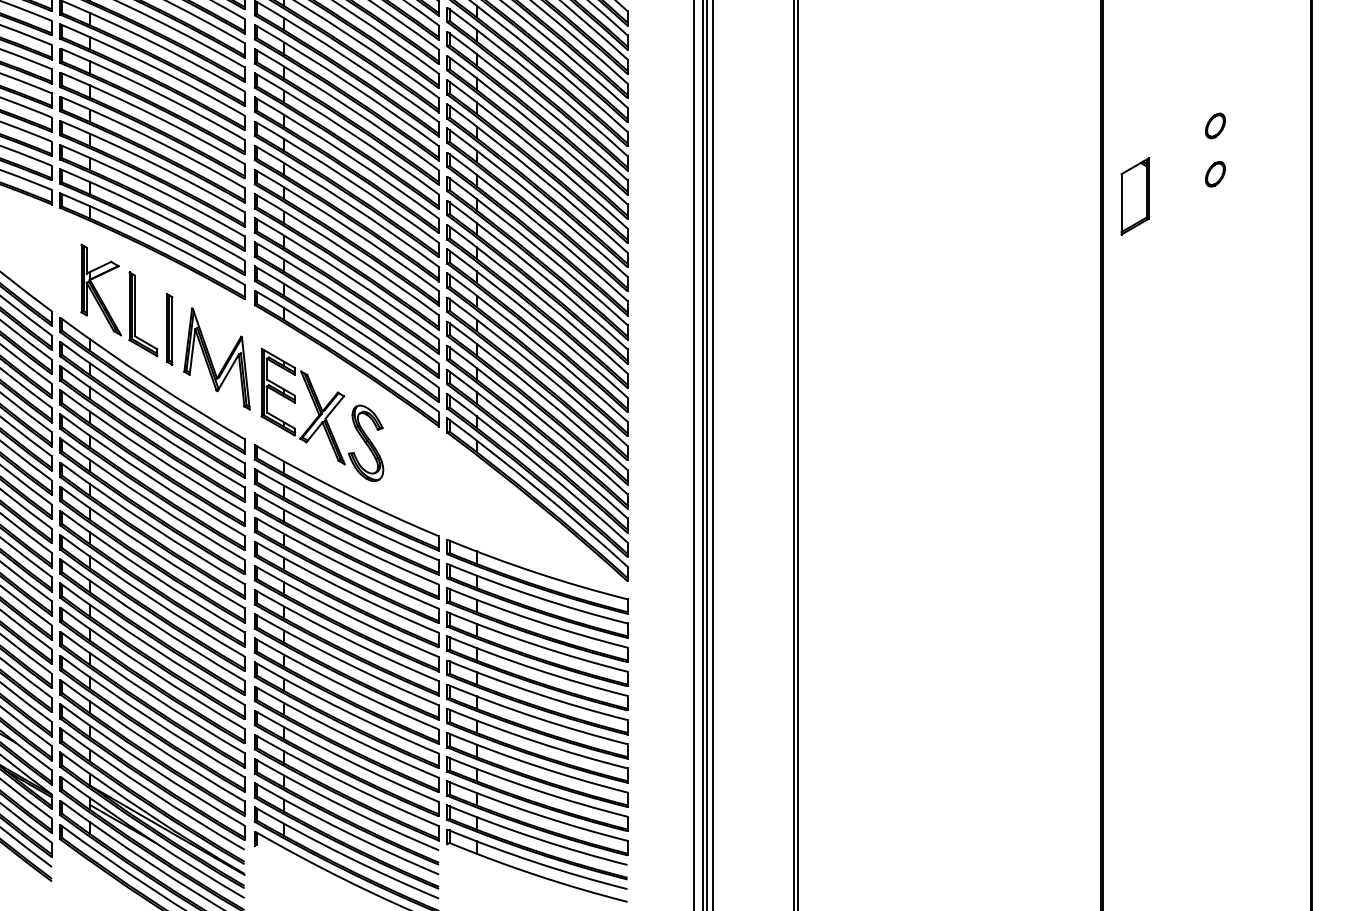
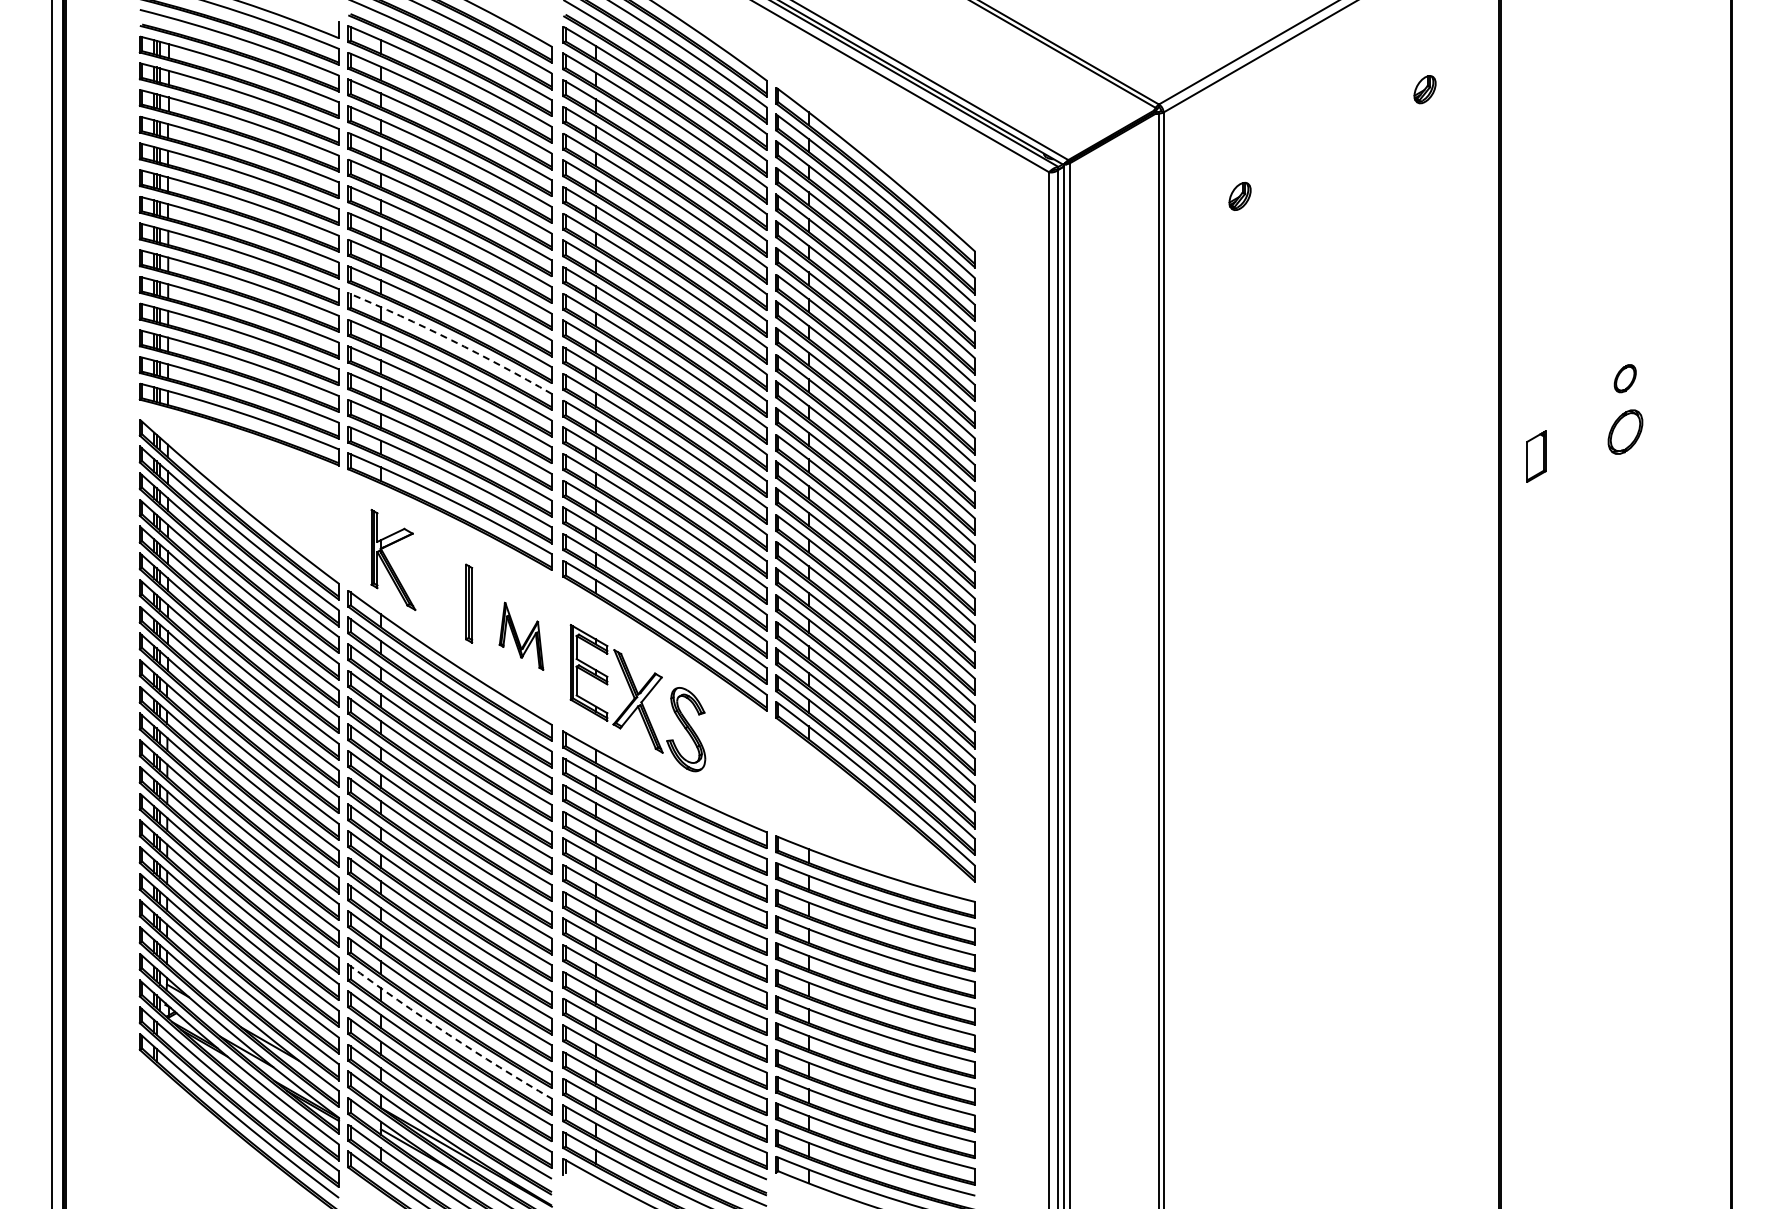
arc: (153, 91) -> (451, 340), solid -> dashed
part: (1214, 173) -> (1624, 431), size x1.6
part: (1135, 196) -> (1536, 456), size x0.6
part: (135, 313) -> (431, 586), removed
part: (217, 359) -> (521, 636), size x0.6
arc: (151, 719) -> (448, 1034), solid -> dashed

